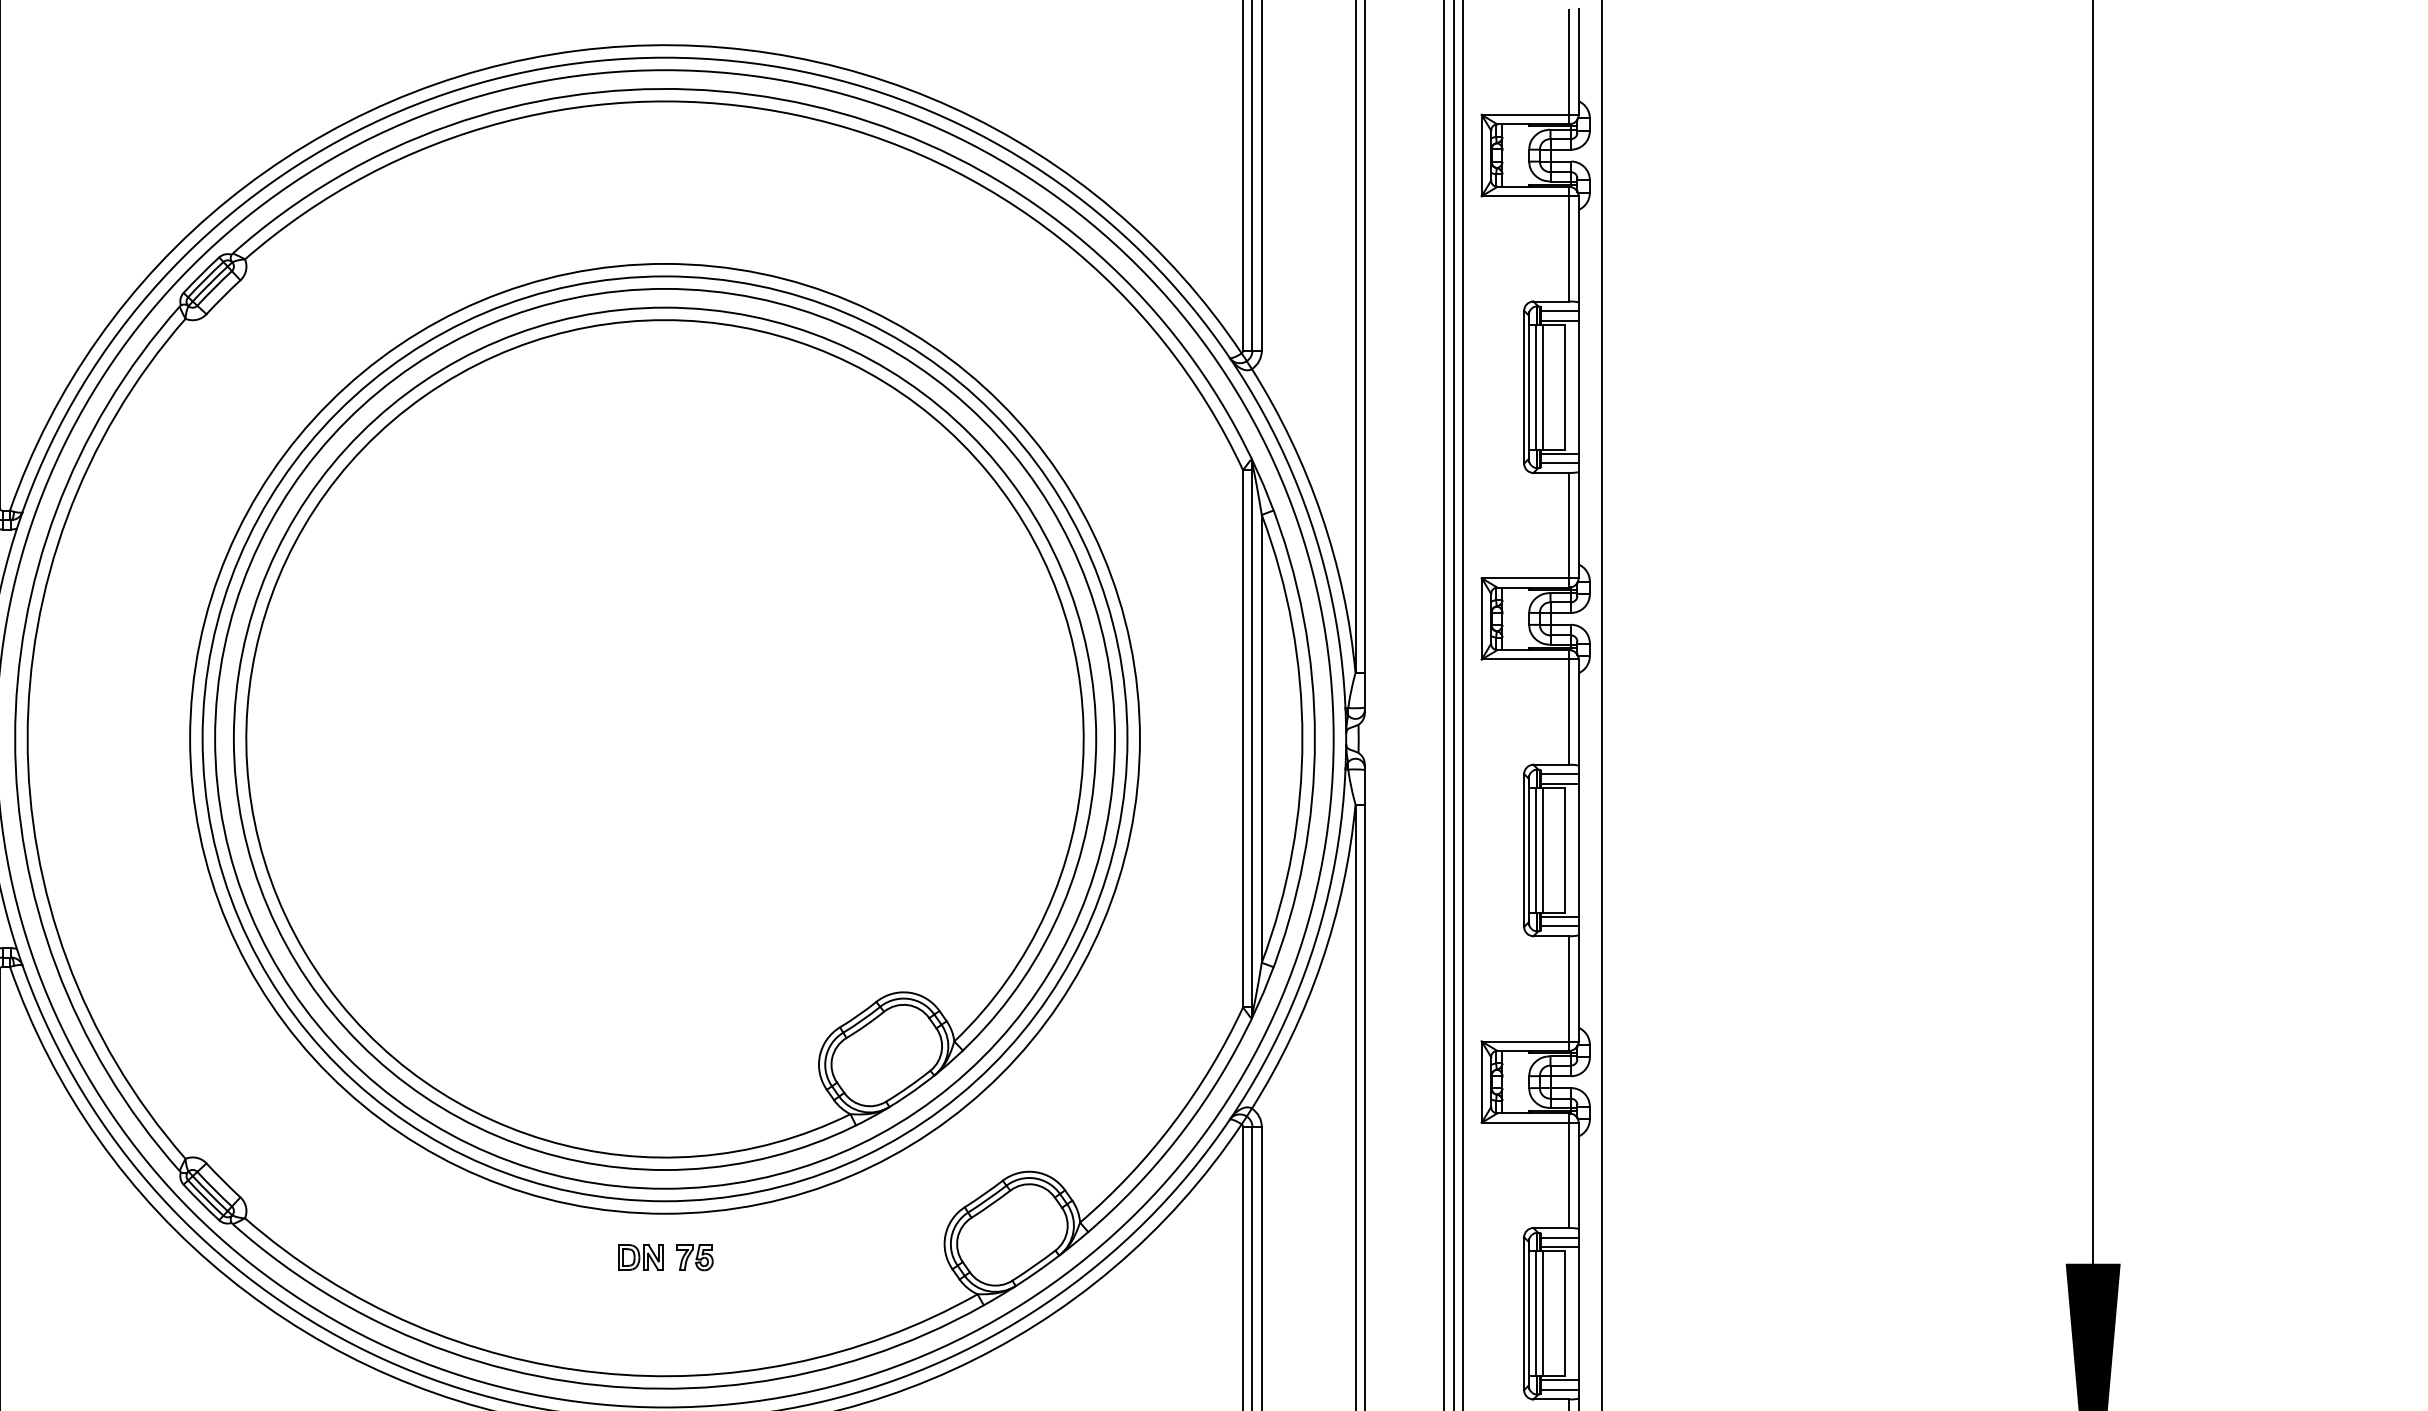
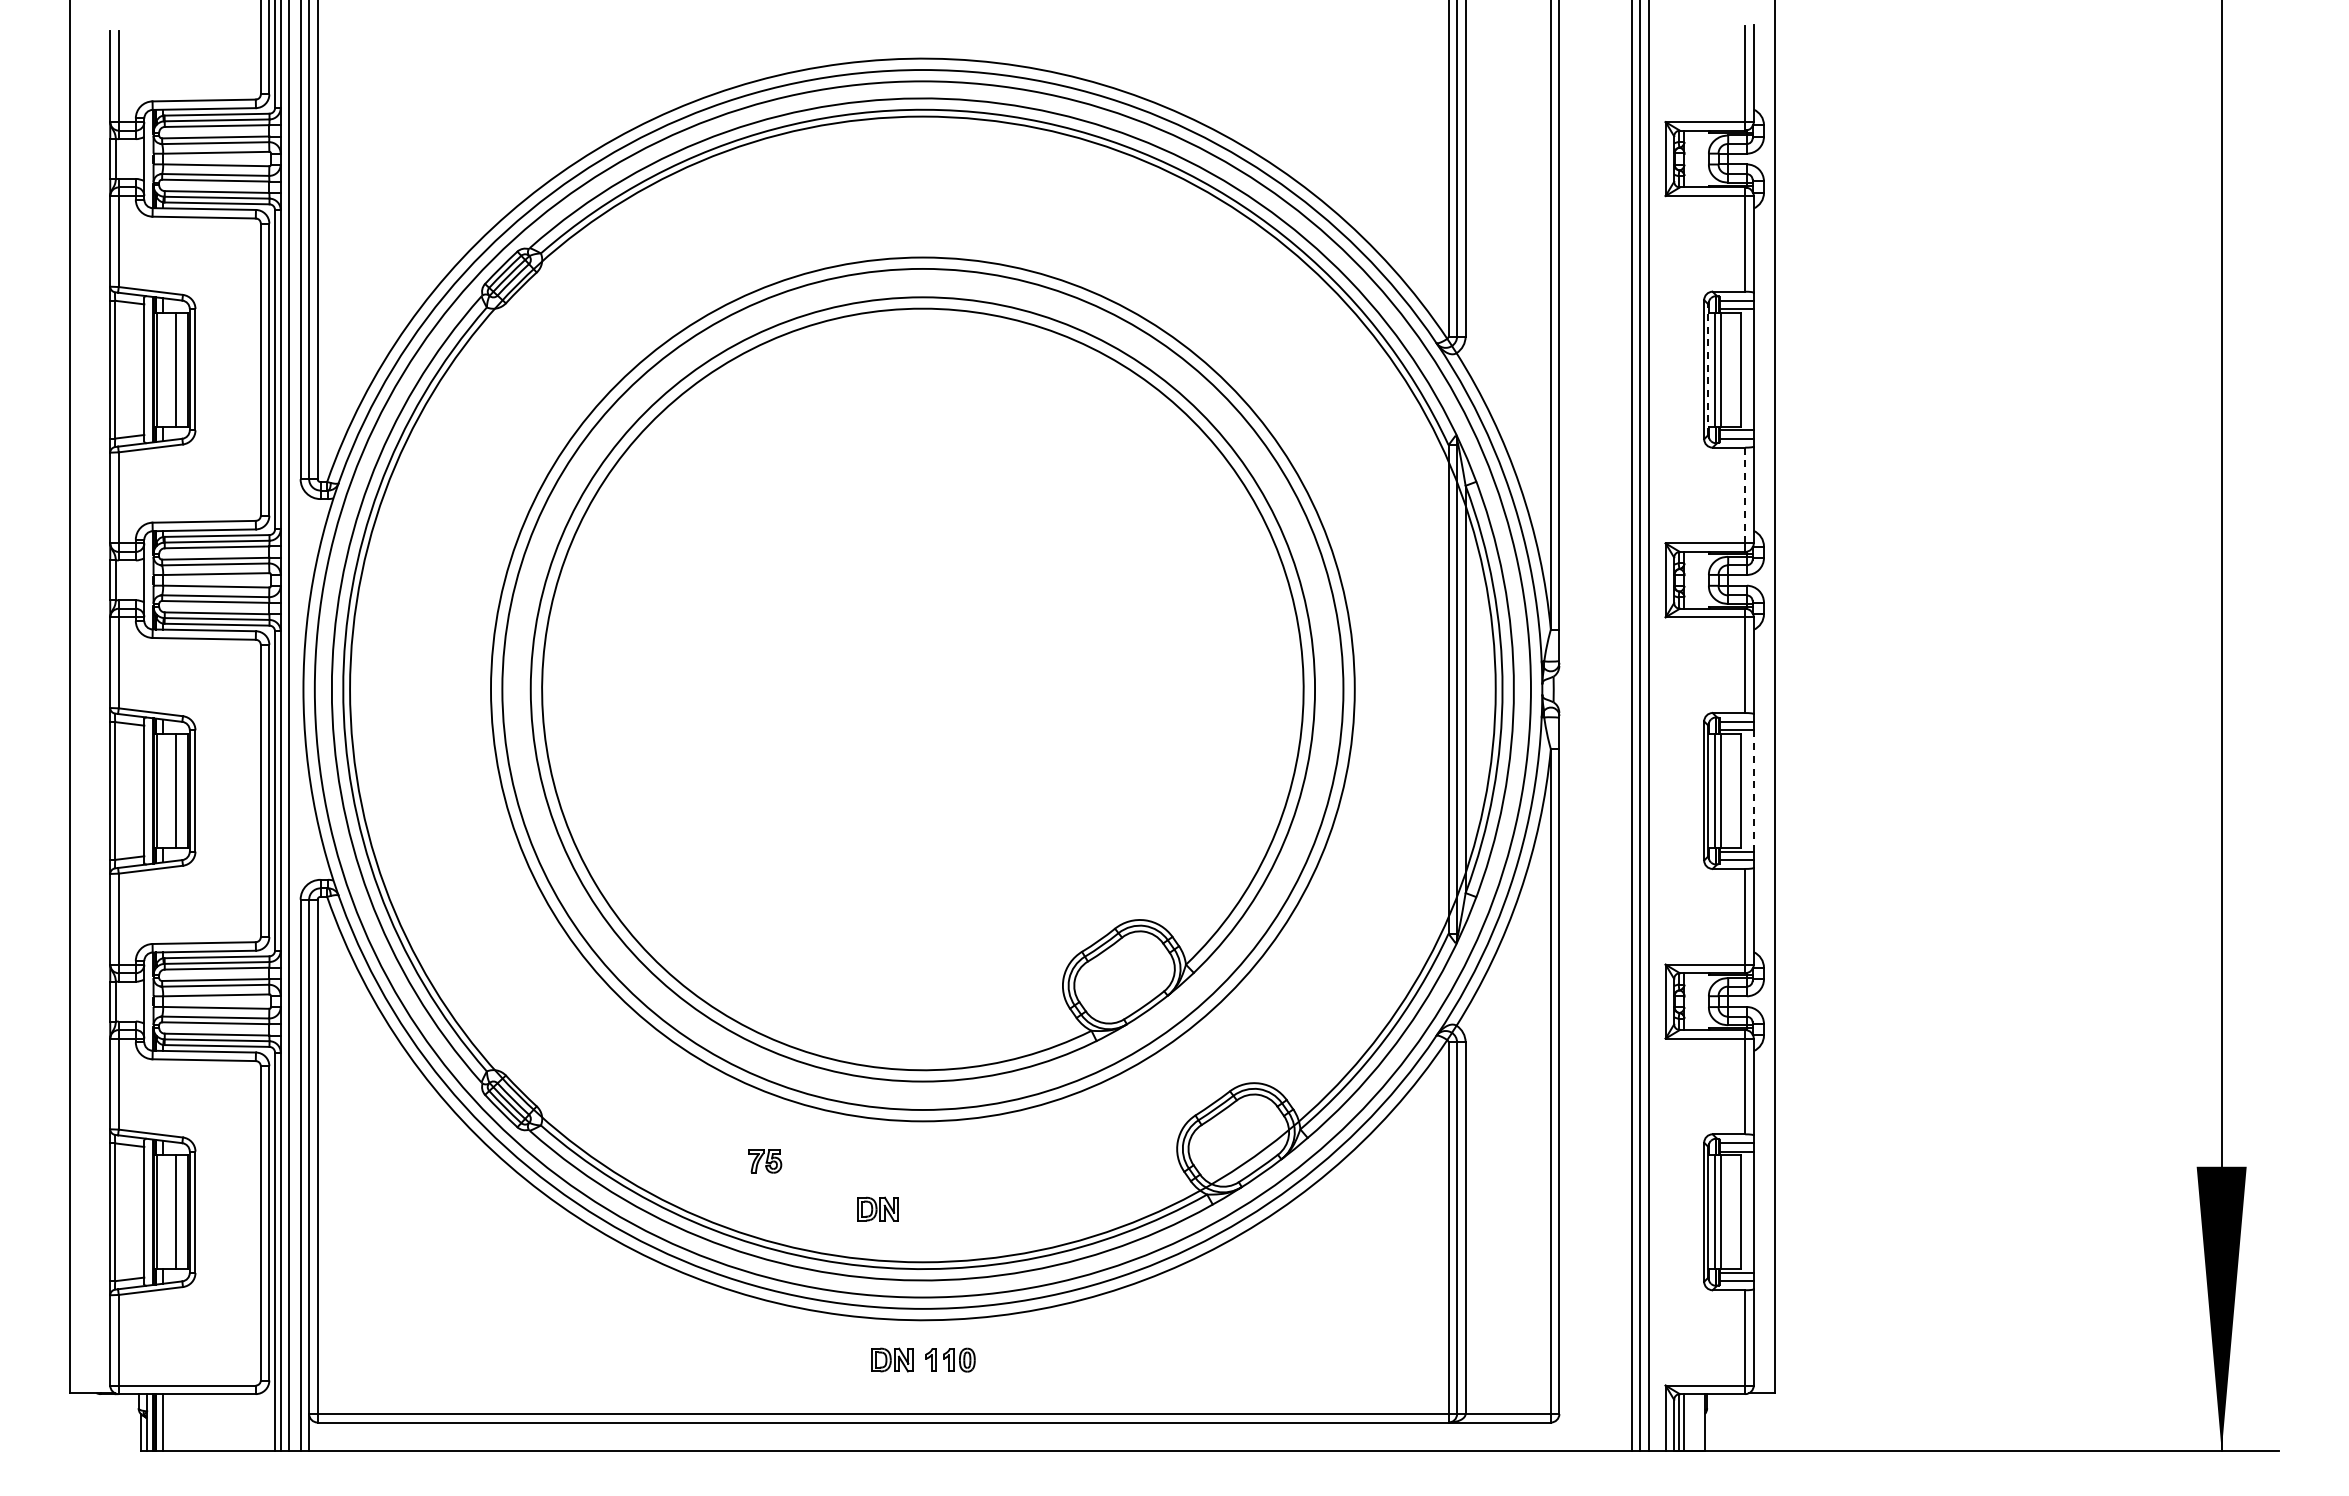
line: (1528, 387) -> (1708, 369), solid -> dashed
line: (1569, 525) -> (1745, 495), solid -> dashed
circle: (664, 738) -> (922, 689), size x1.4
line: (1578, 849) -> (1753, 790), solid -> dashed
part: (640, 1256) -> (877, 1208), moved
part: (695, 1257) -> (765, 1161), moved

